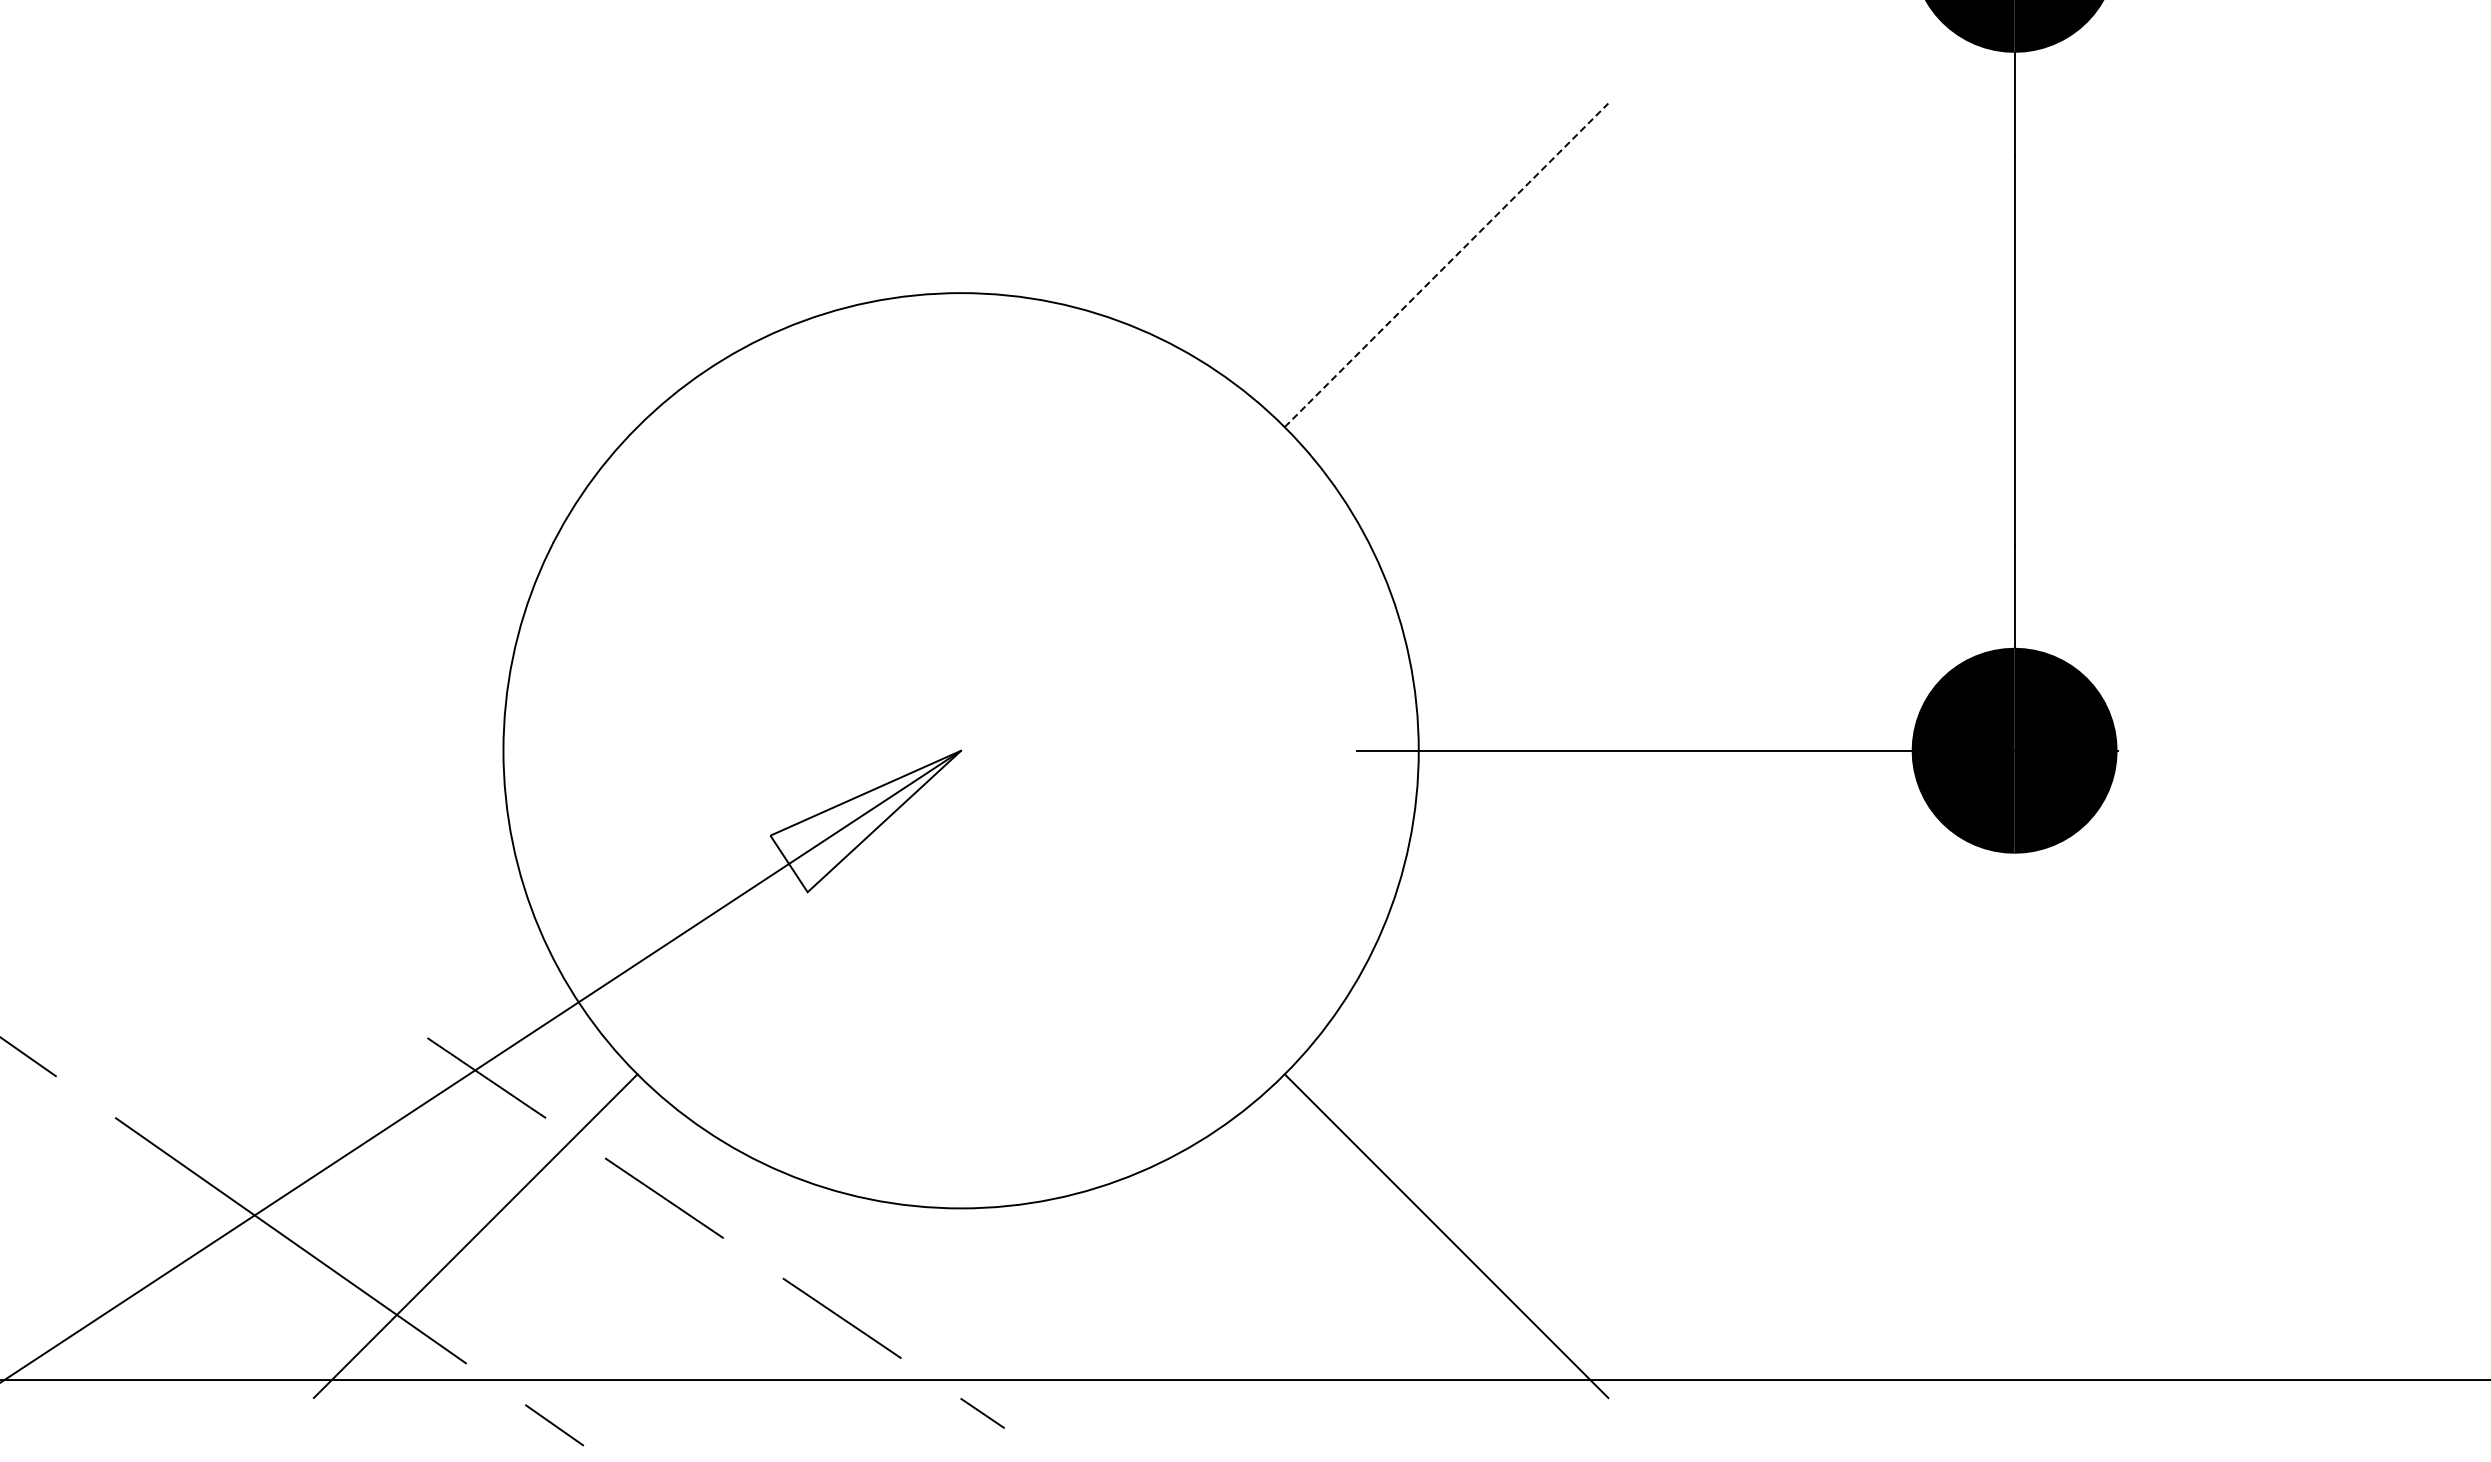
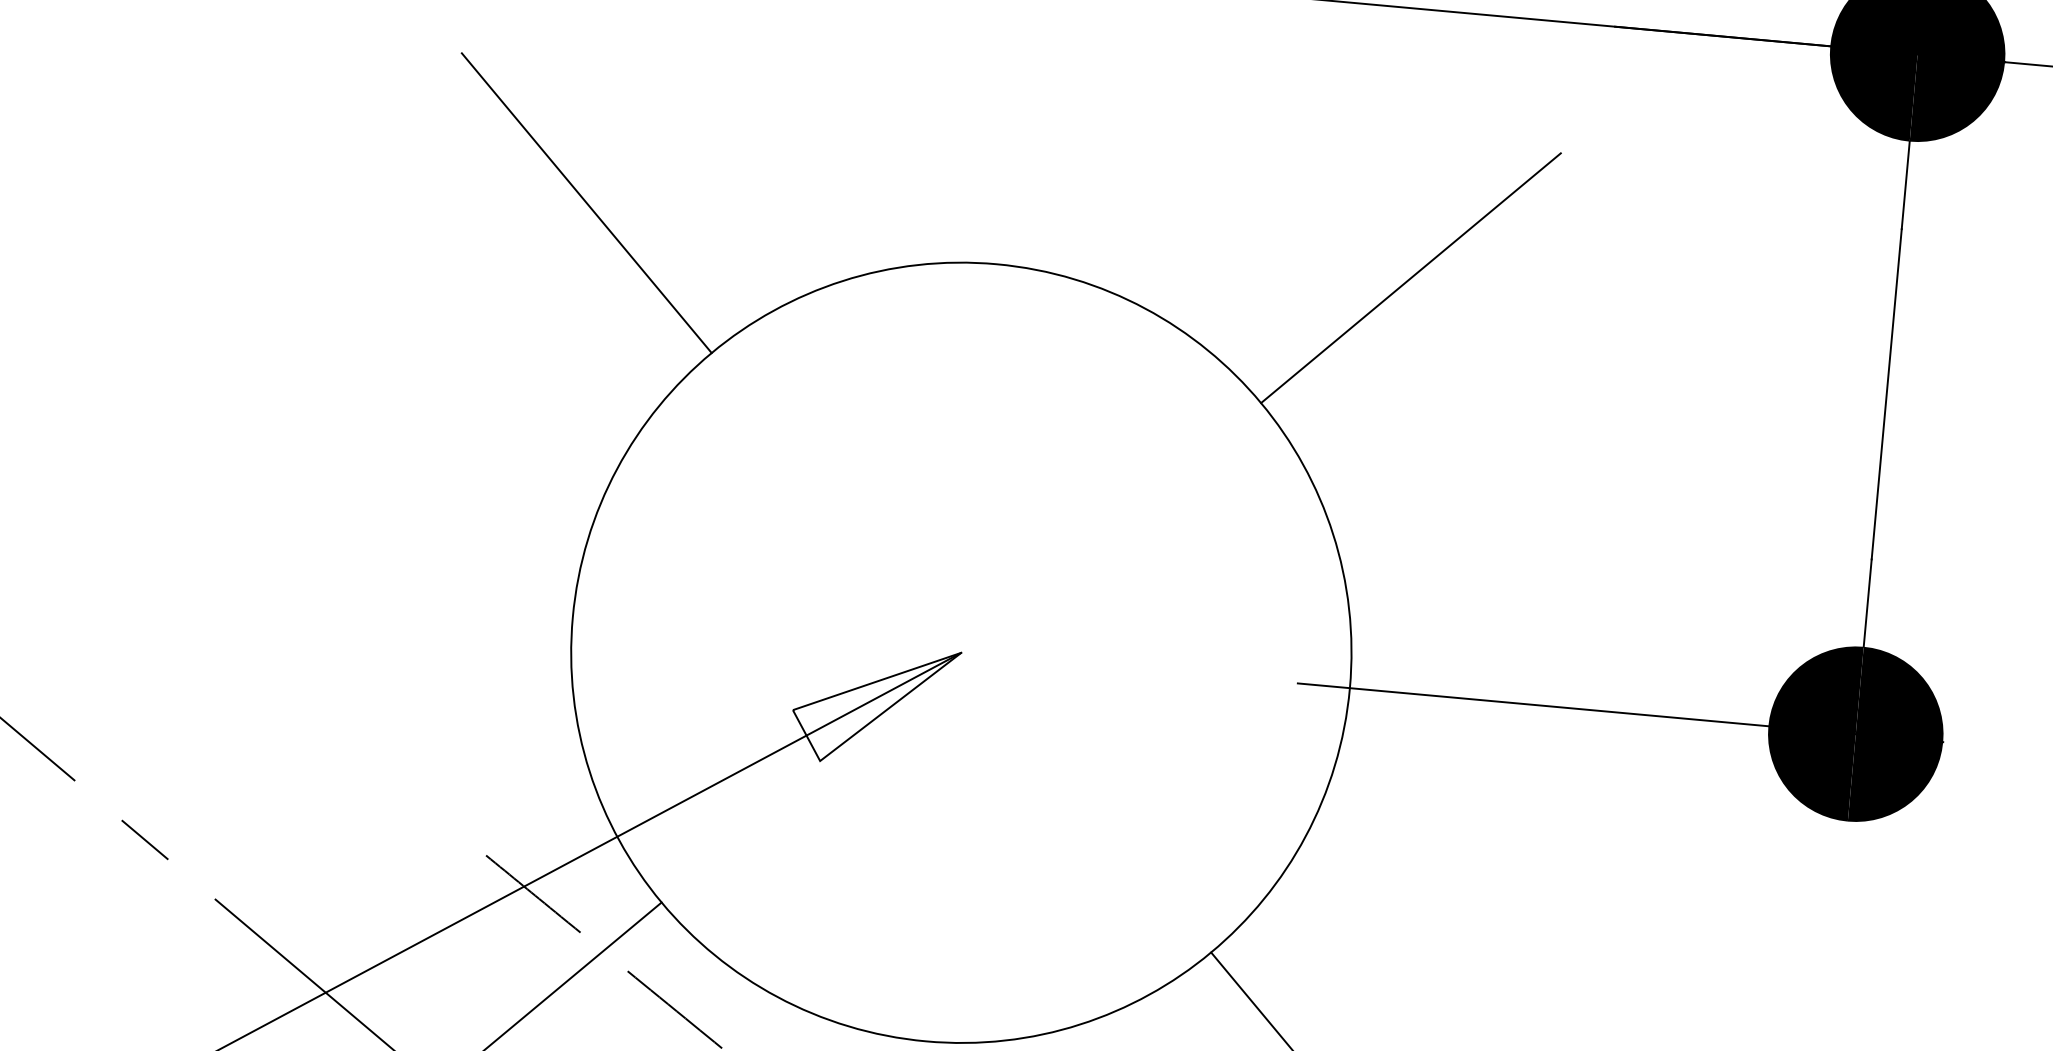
line: (475, 265) -> (586, 203), added
line: (1446, 265) -> (1410, 278), dashed -> solid

